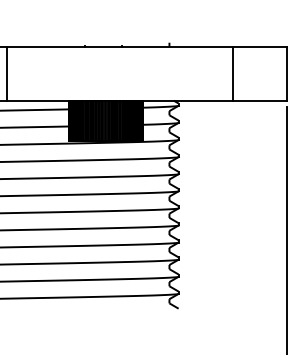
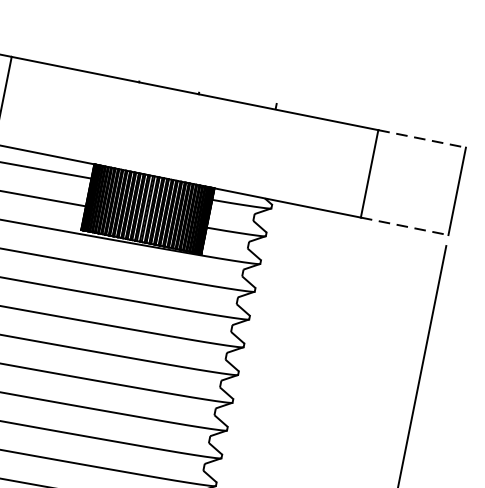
line: (259, 46) -> (421, 138), solid -> dashed
line: (259, 100) -> (404, 226), solid -> dashed

